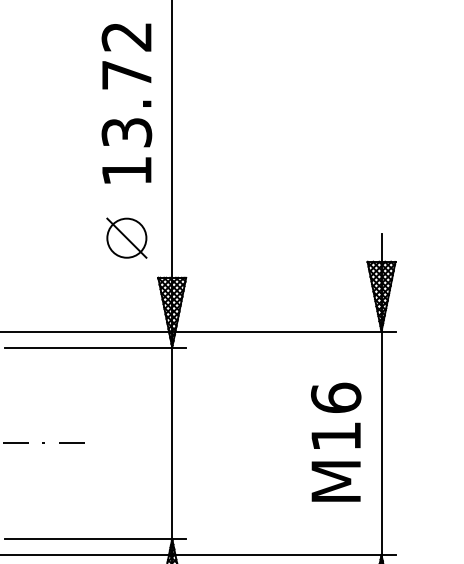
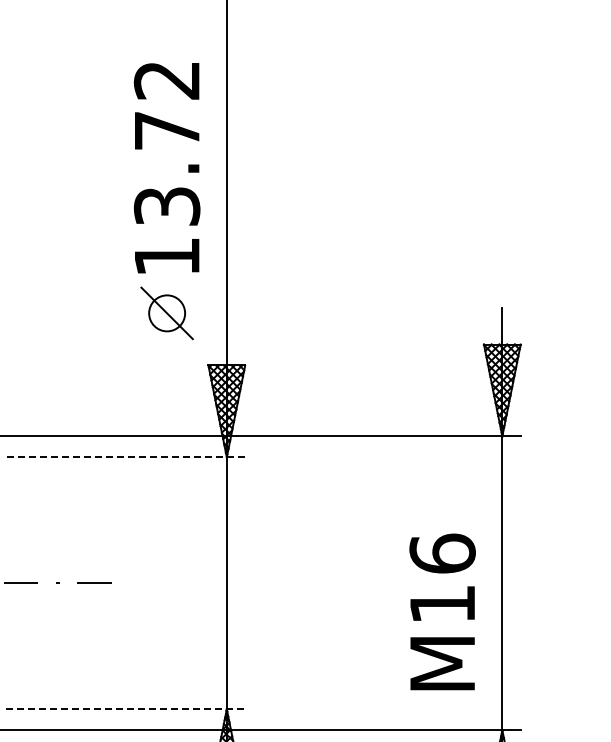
text: (126, 103) -> (166, 168), moved
circle: (126, 238) -> (166, 313), size x0.7
line: (95, 347) -> (125, 457), solid -> dashed
text: (336, 441) -> (442, 611), moved
line: (96, 539) -> (126, 709), solid -> dashed

